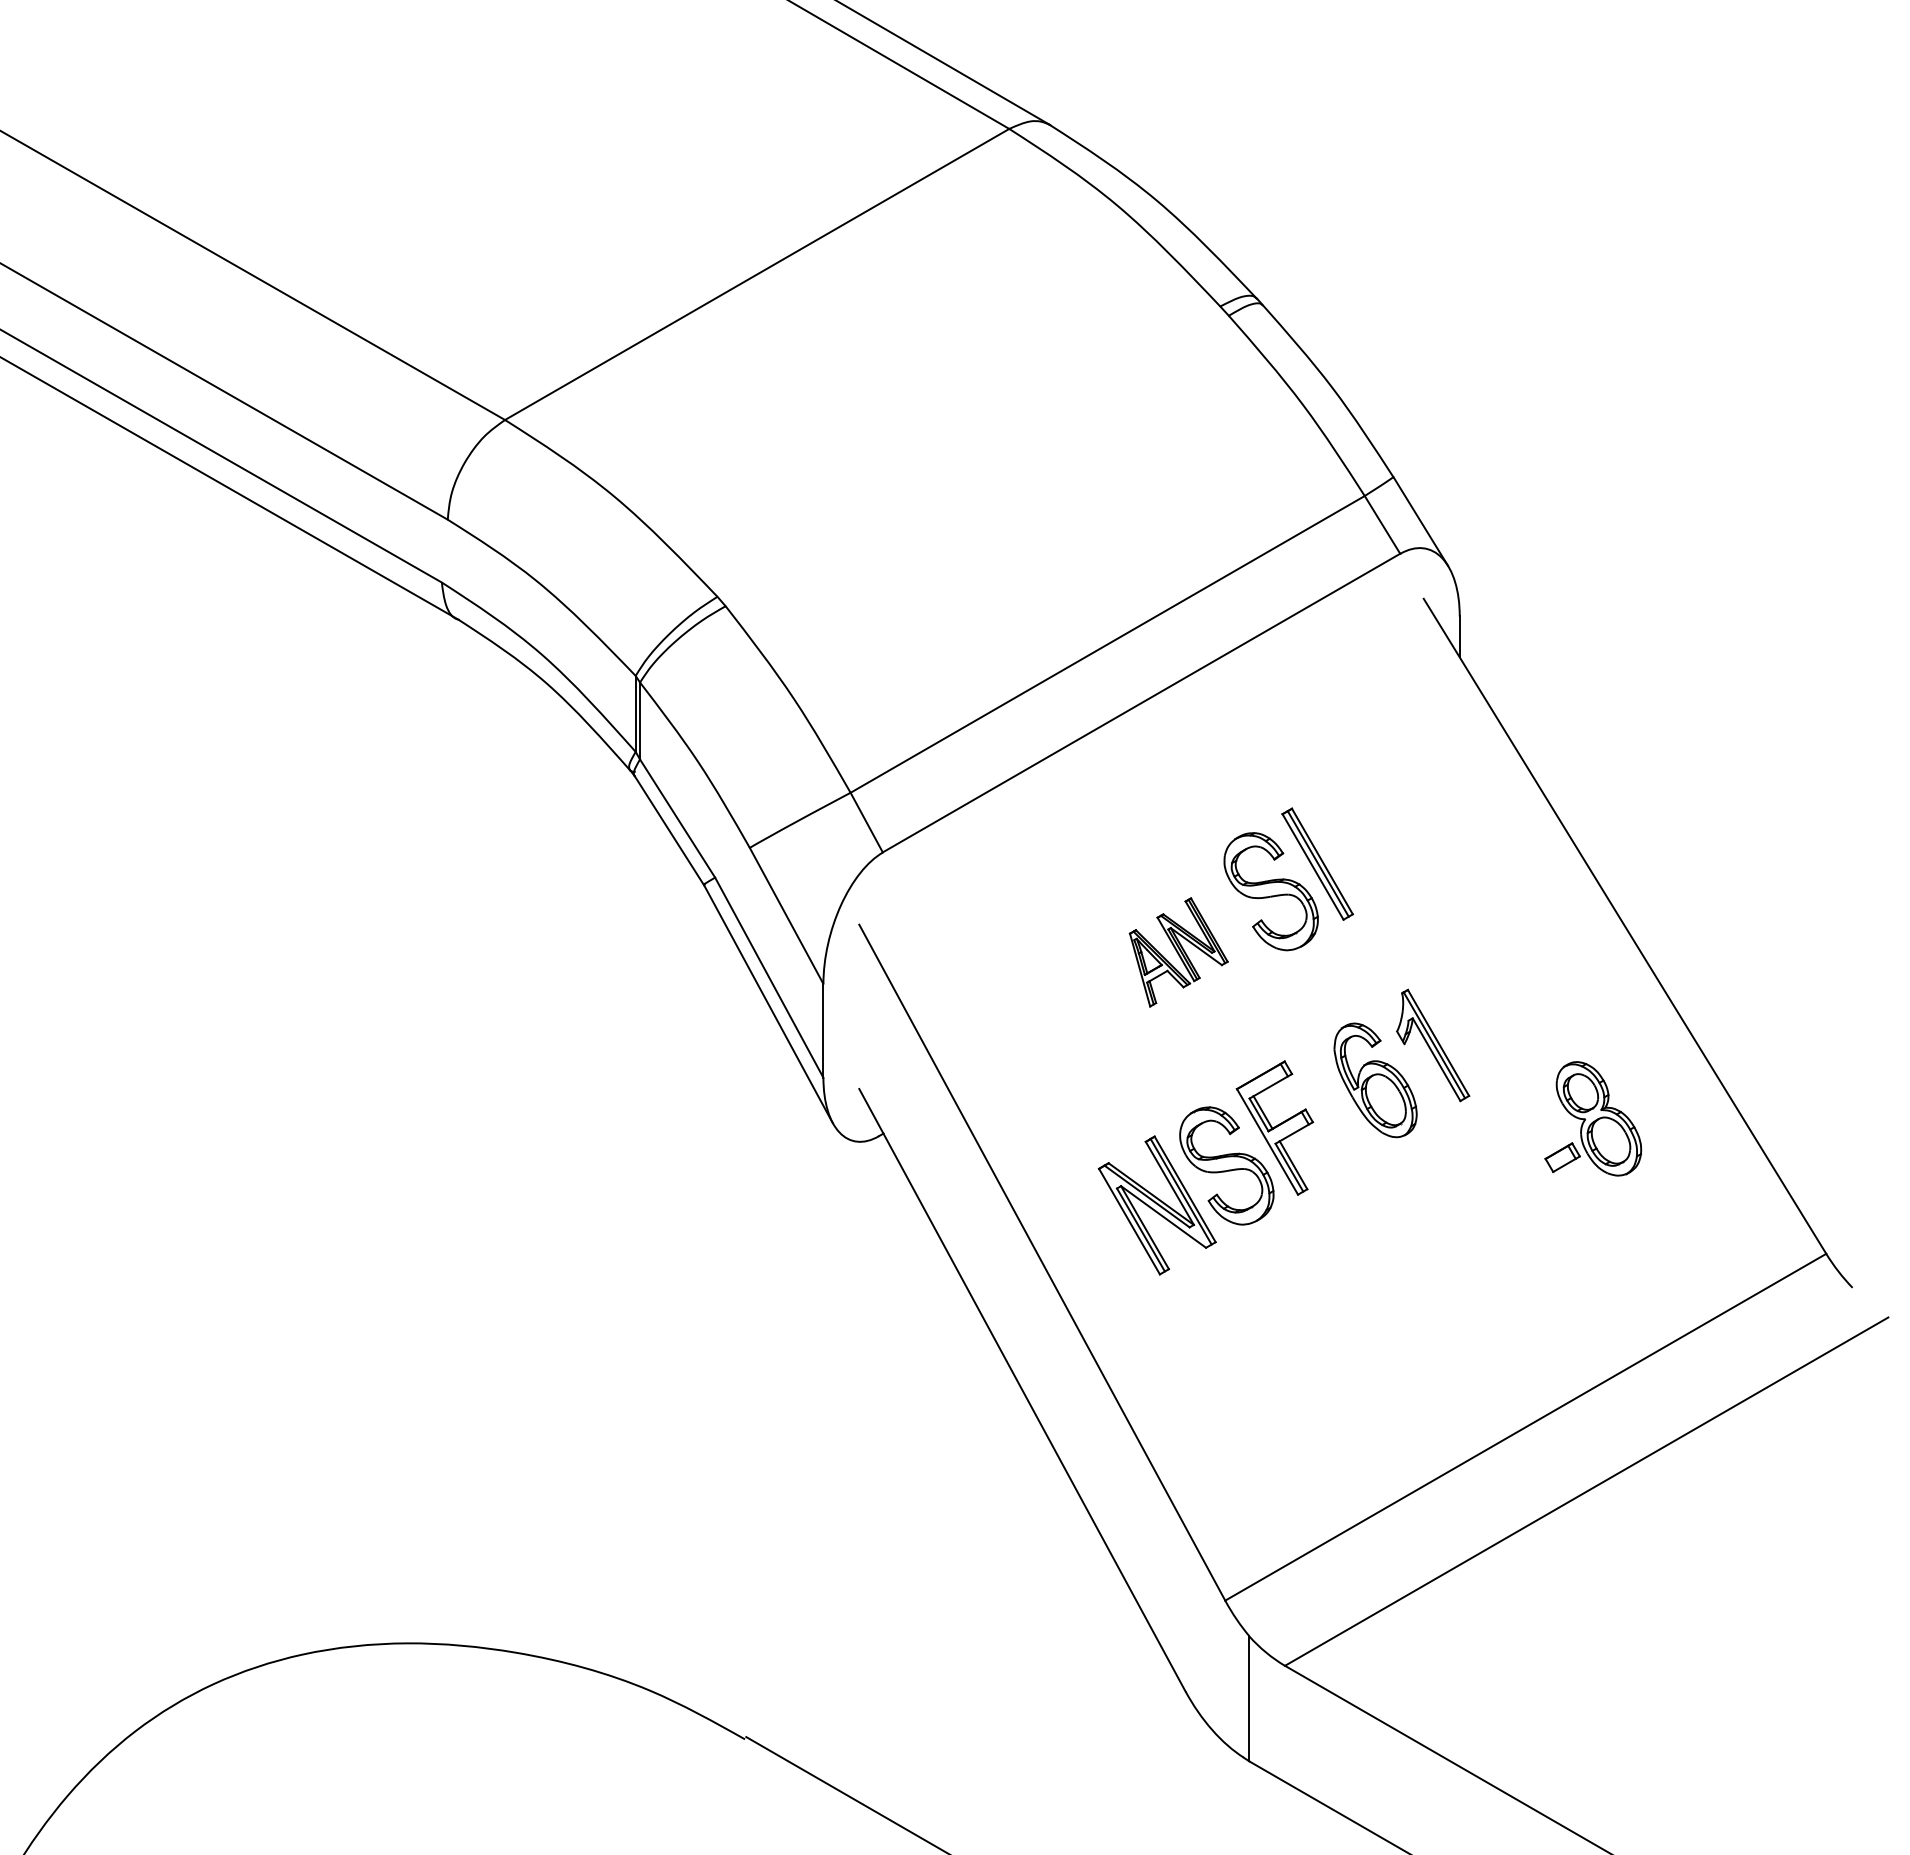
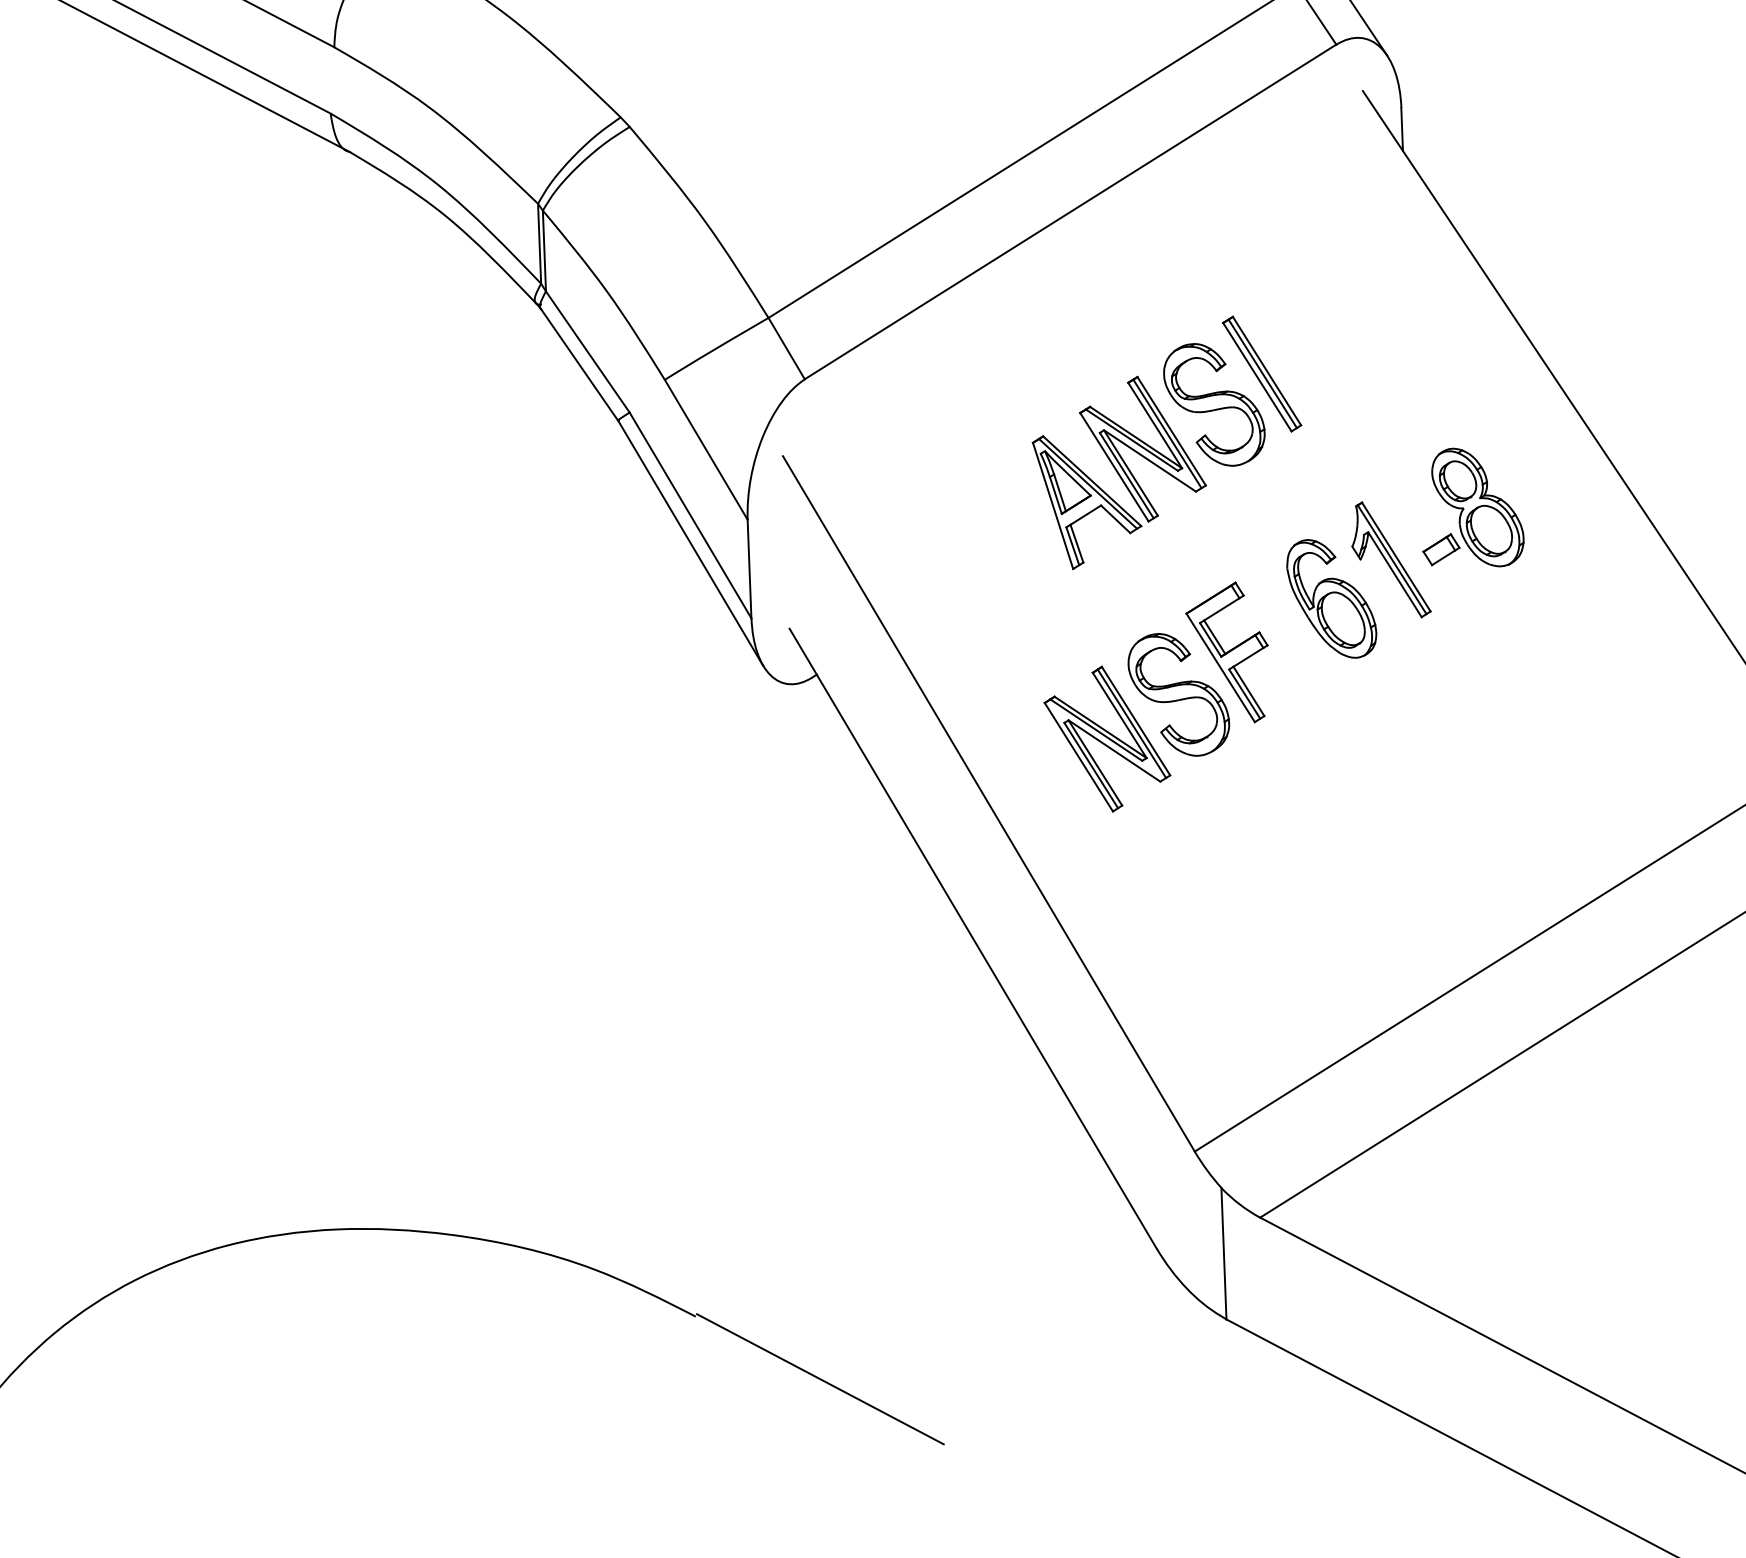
part: (1178, 952) -> (1119, 472), size x1.67
part: (1593, 1118) -> (1472, 507), moved

